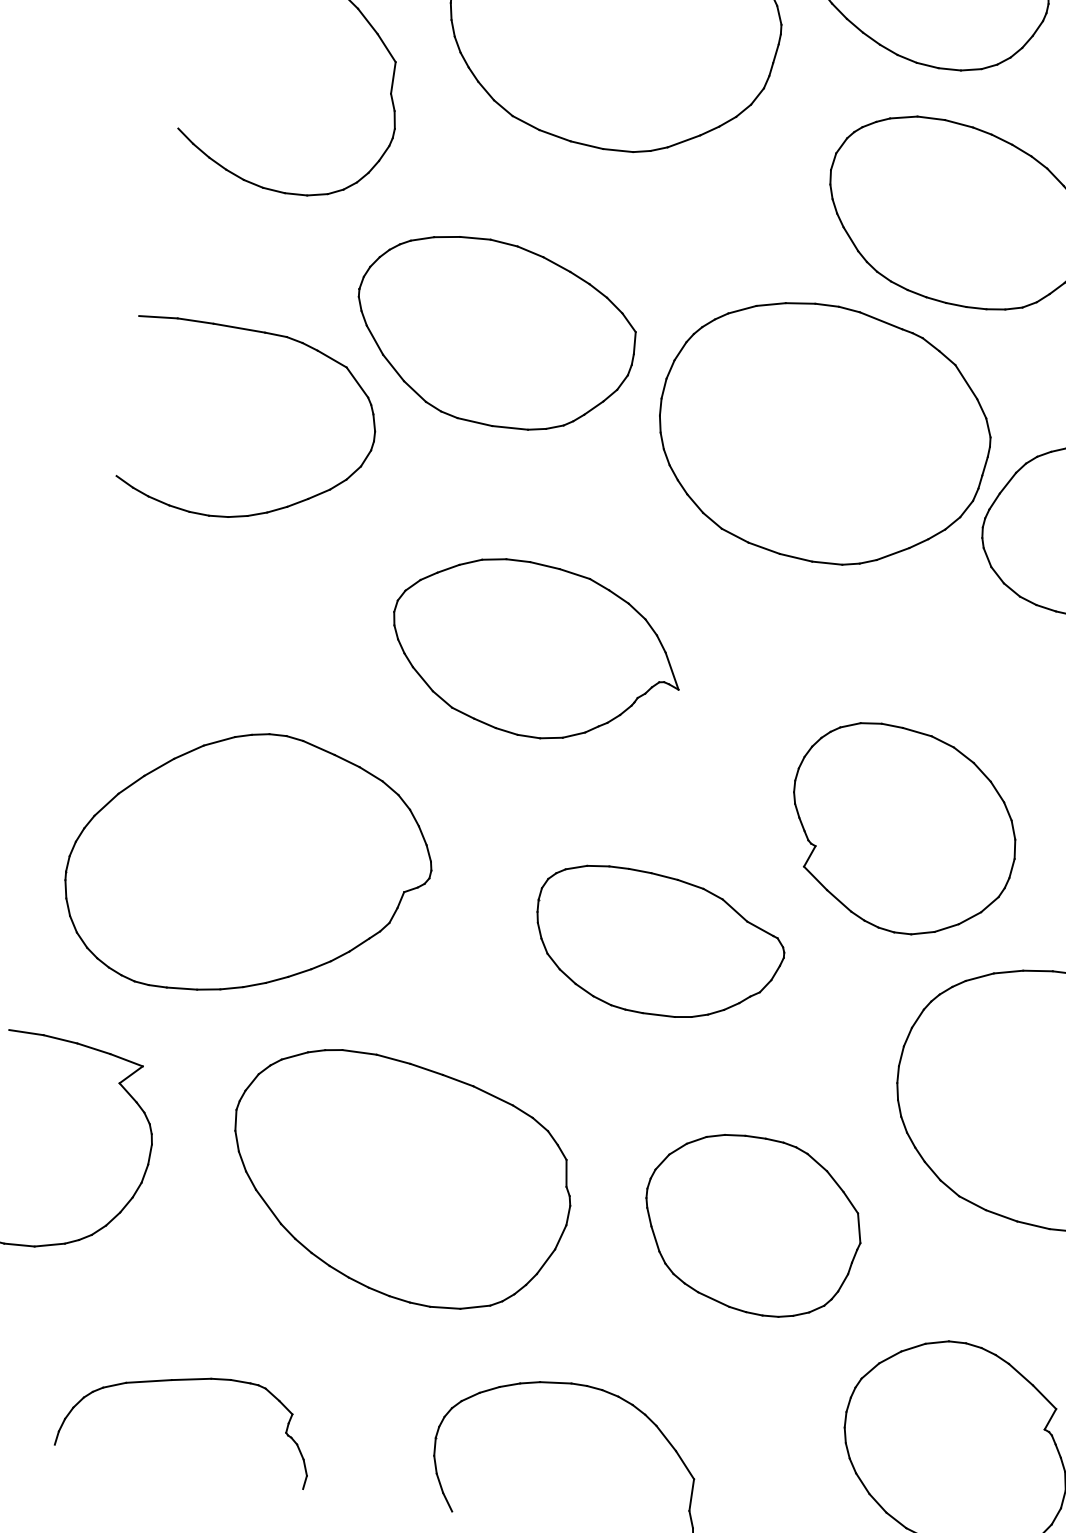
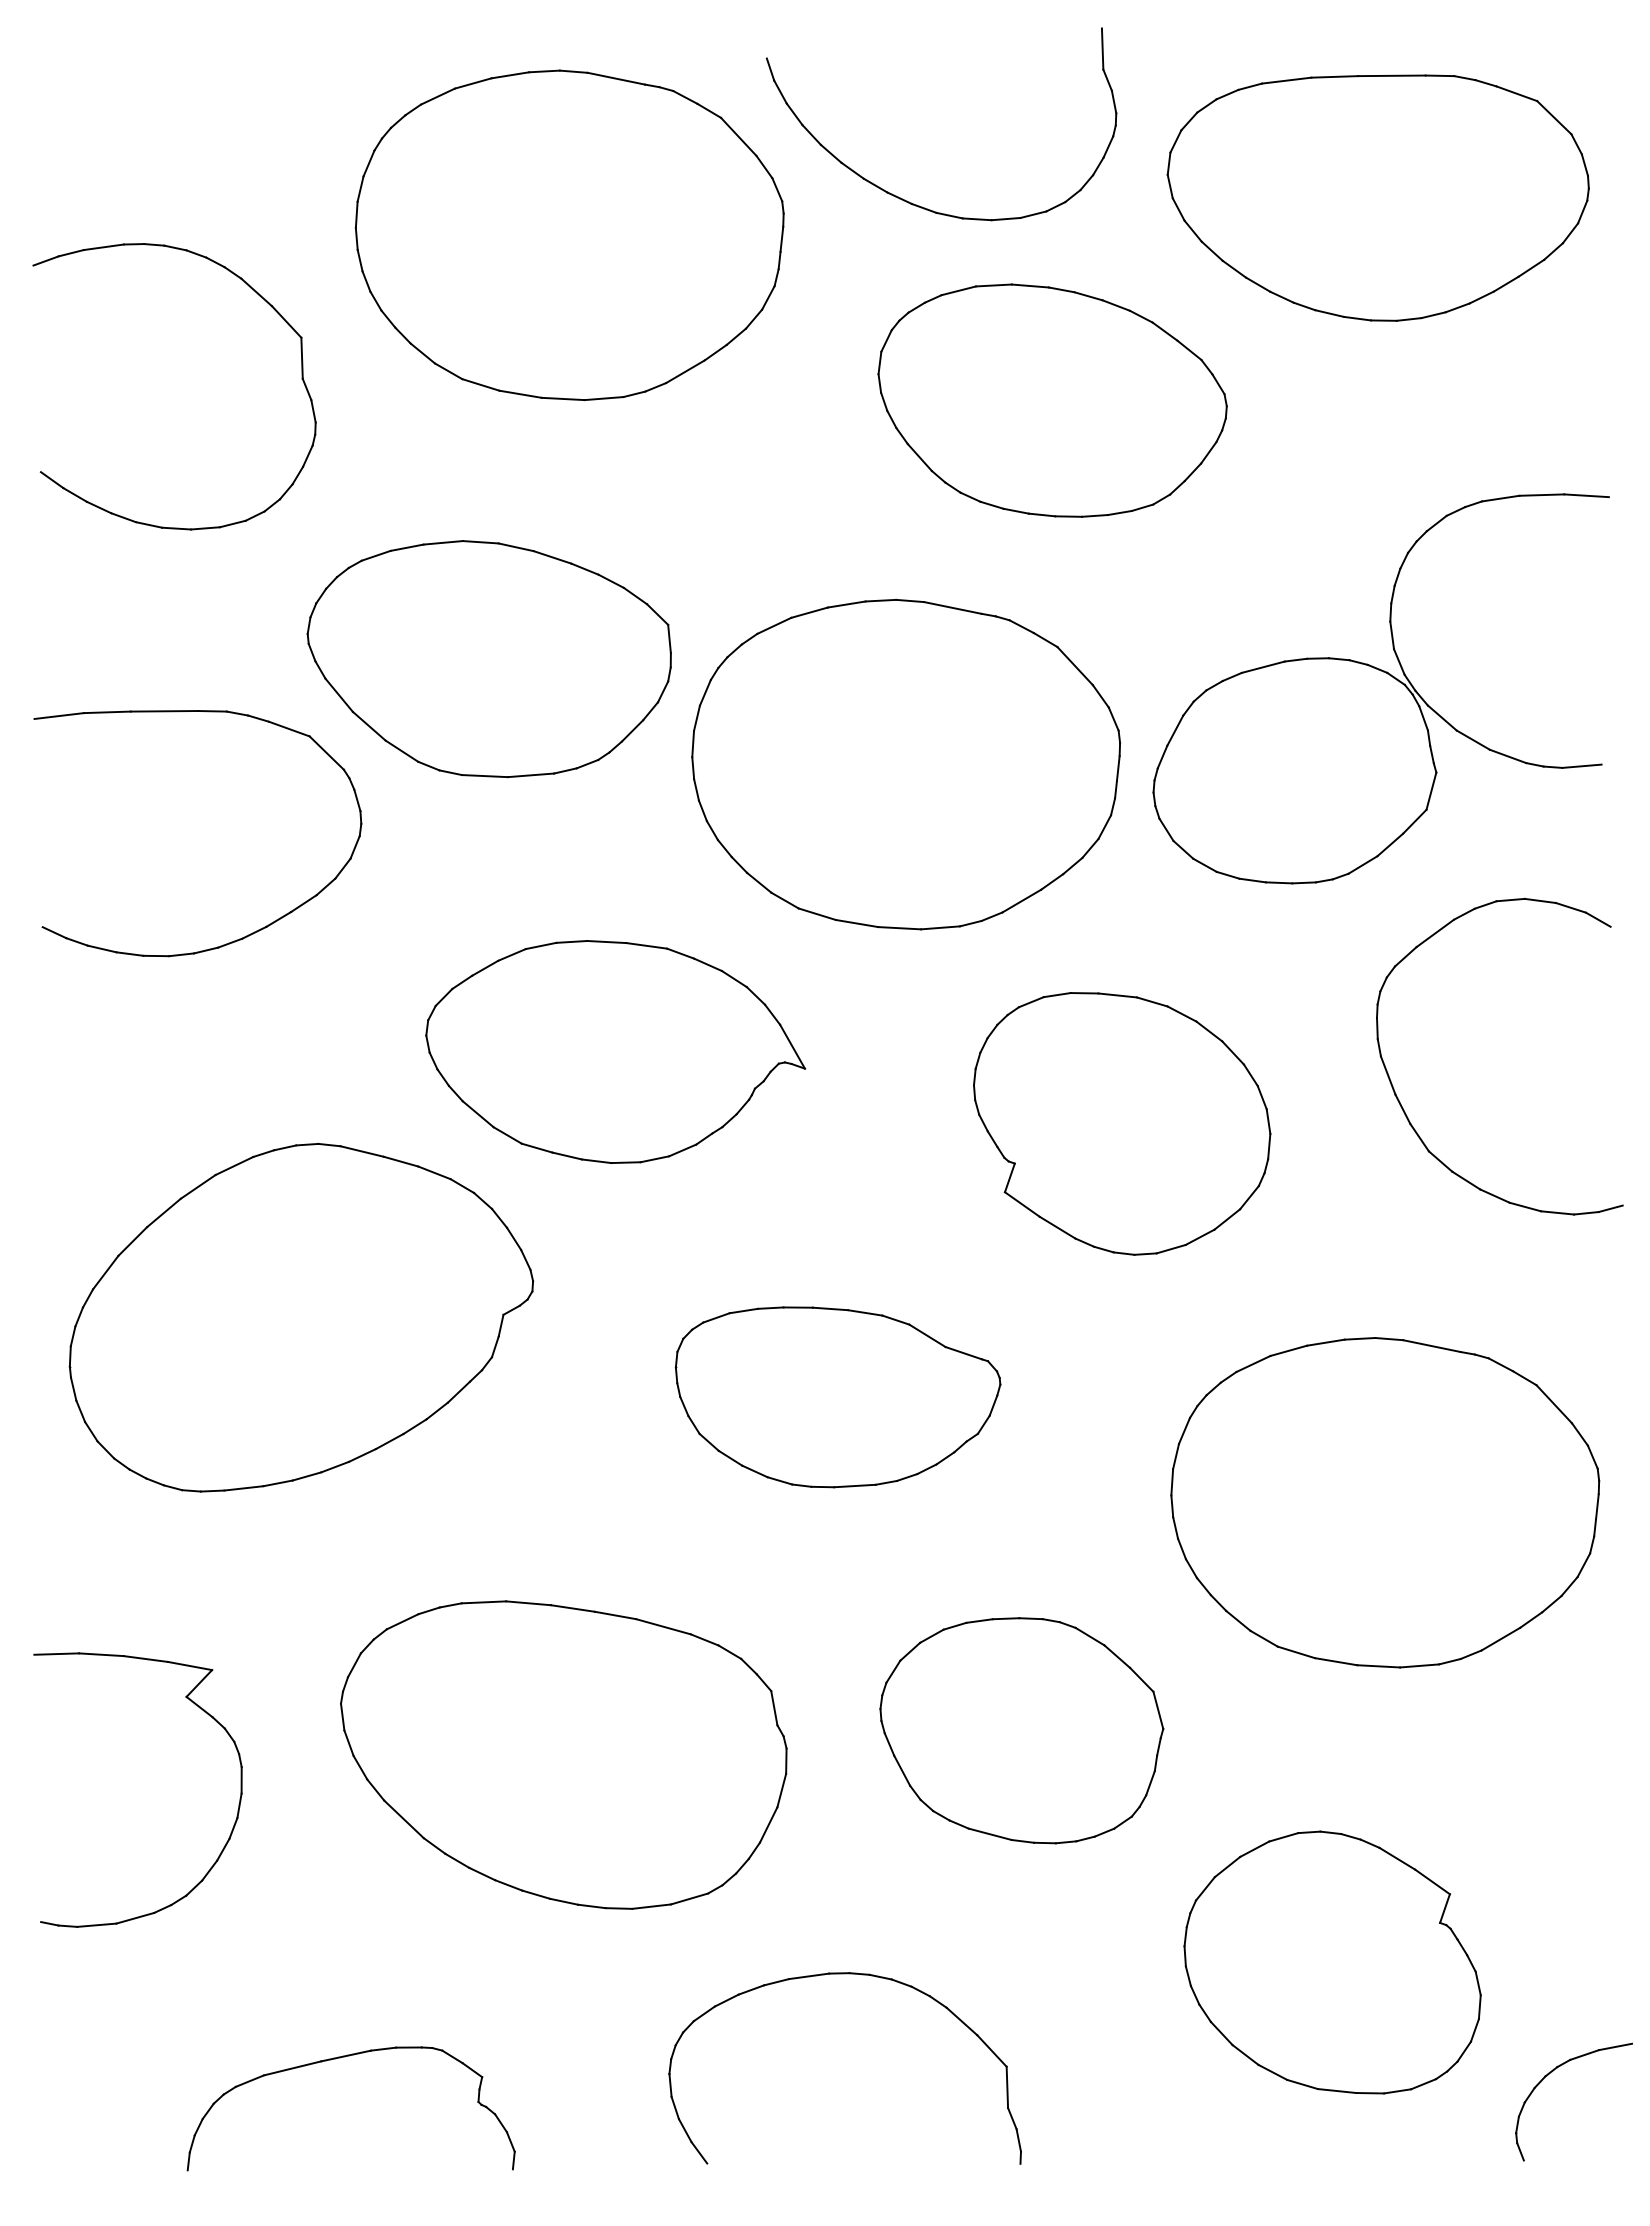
part: (823, 433) -> (905, 764), moved
part: (903, 830) -> (1122, 1123), moved
part: (249, 866) -> (301, 1317), moved

